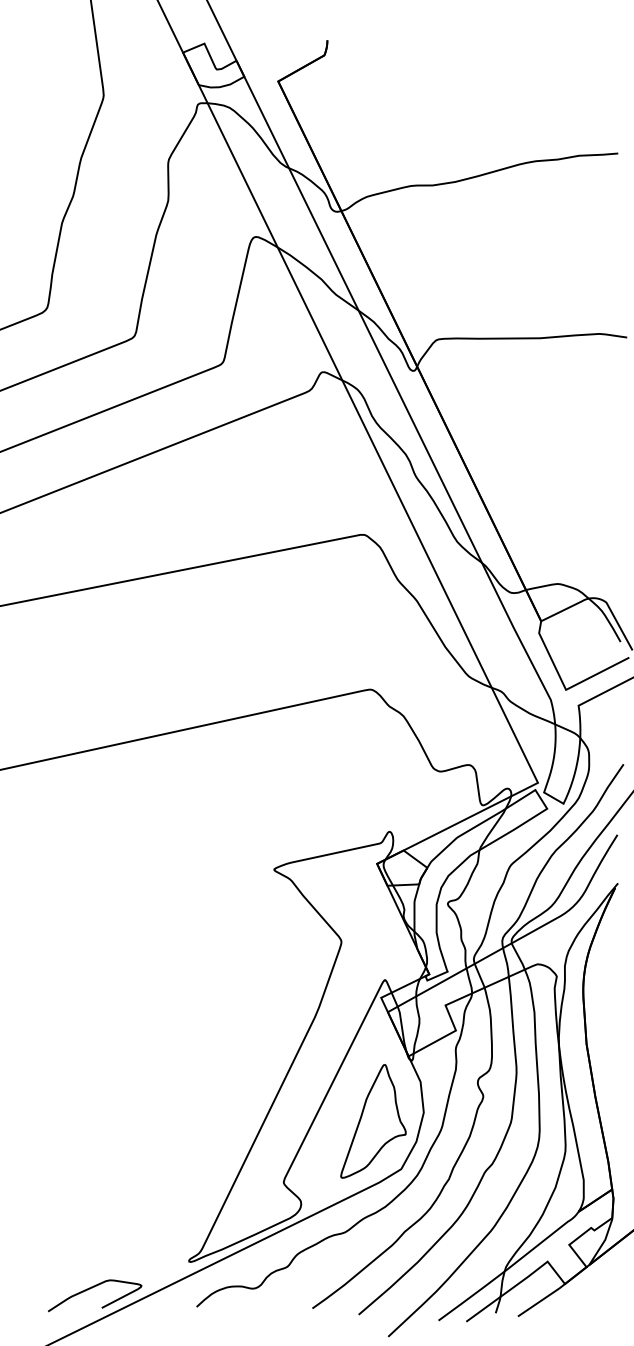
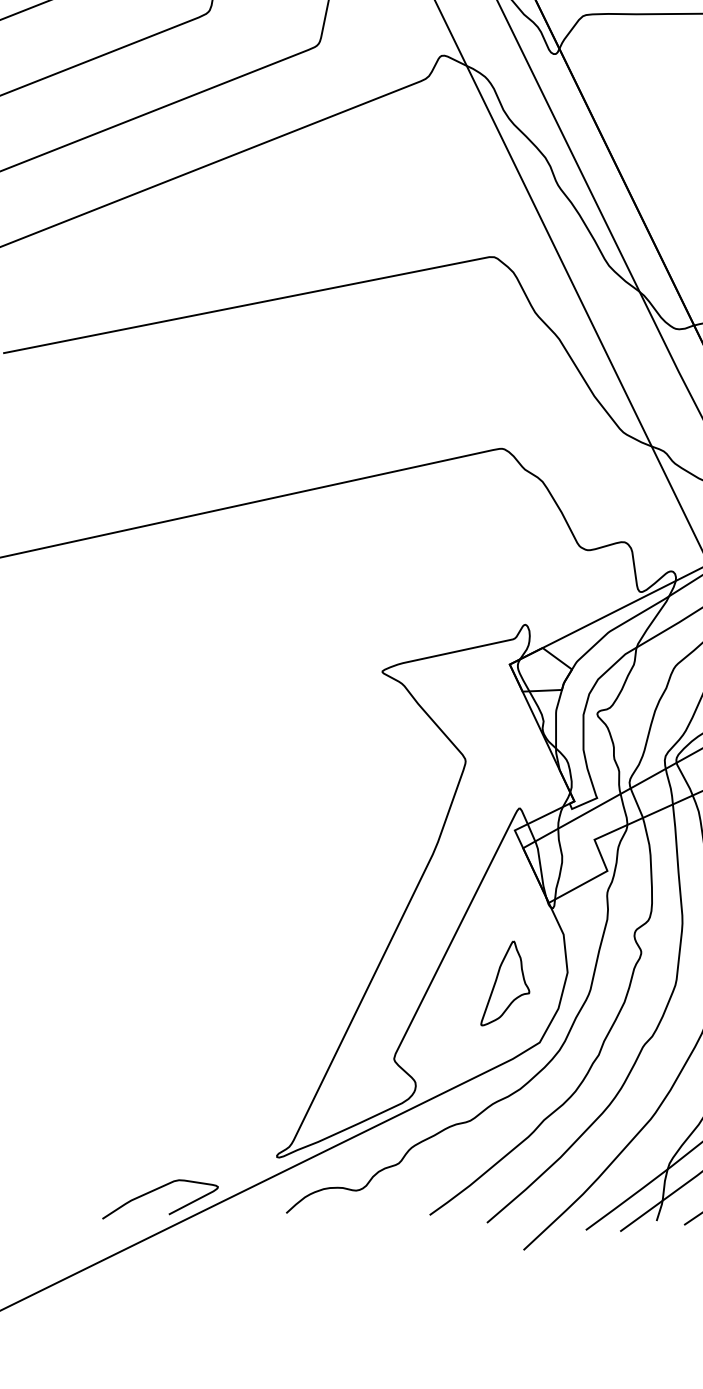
part: (373, 1121) -> (505, 983), size x0.6

